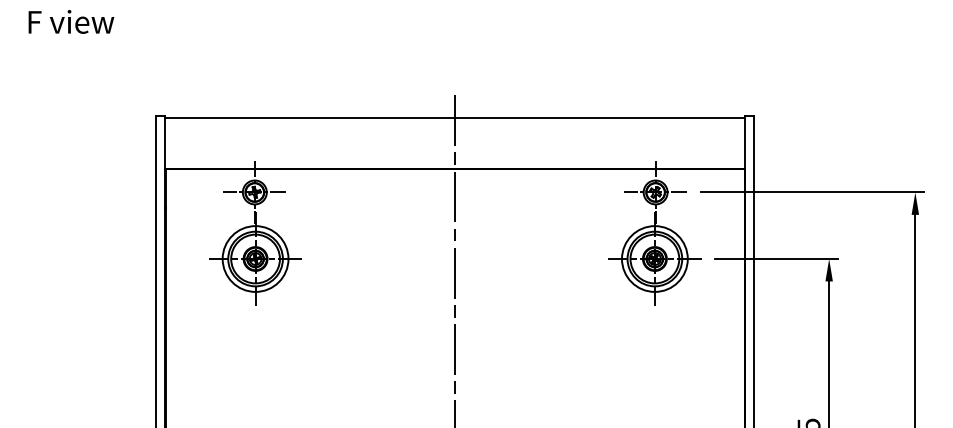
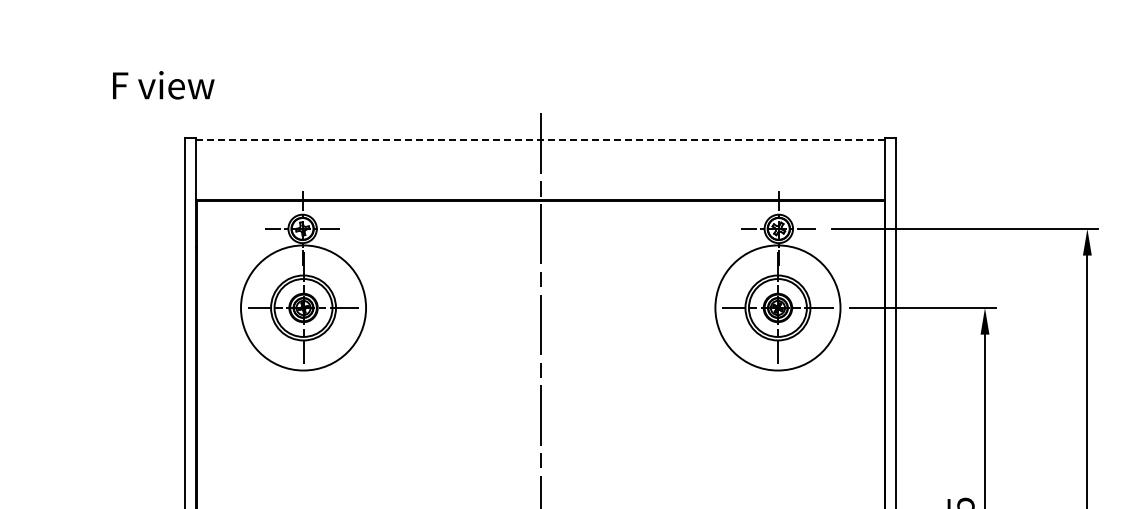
text: (71, 22) -> (163, 85), moved
line: (455, 118) -> (540, 140), solid -> dashed
circle: (255, 258) -> (303, 307), size x1.6
circle: (654, 258) -> (777, 307), size x1.6

